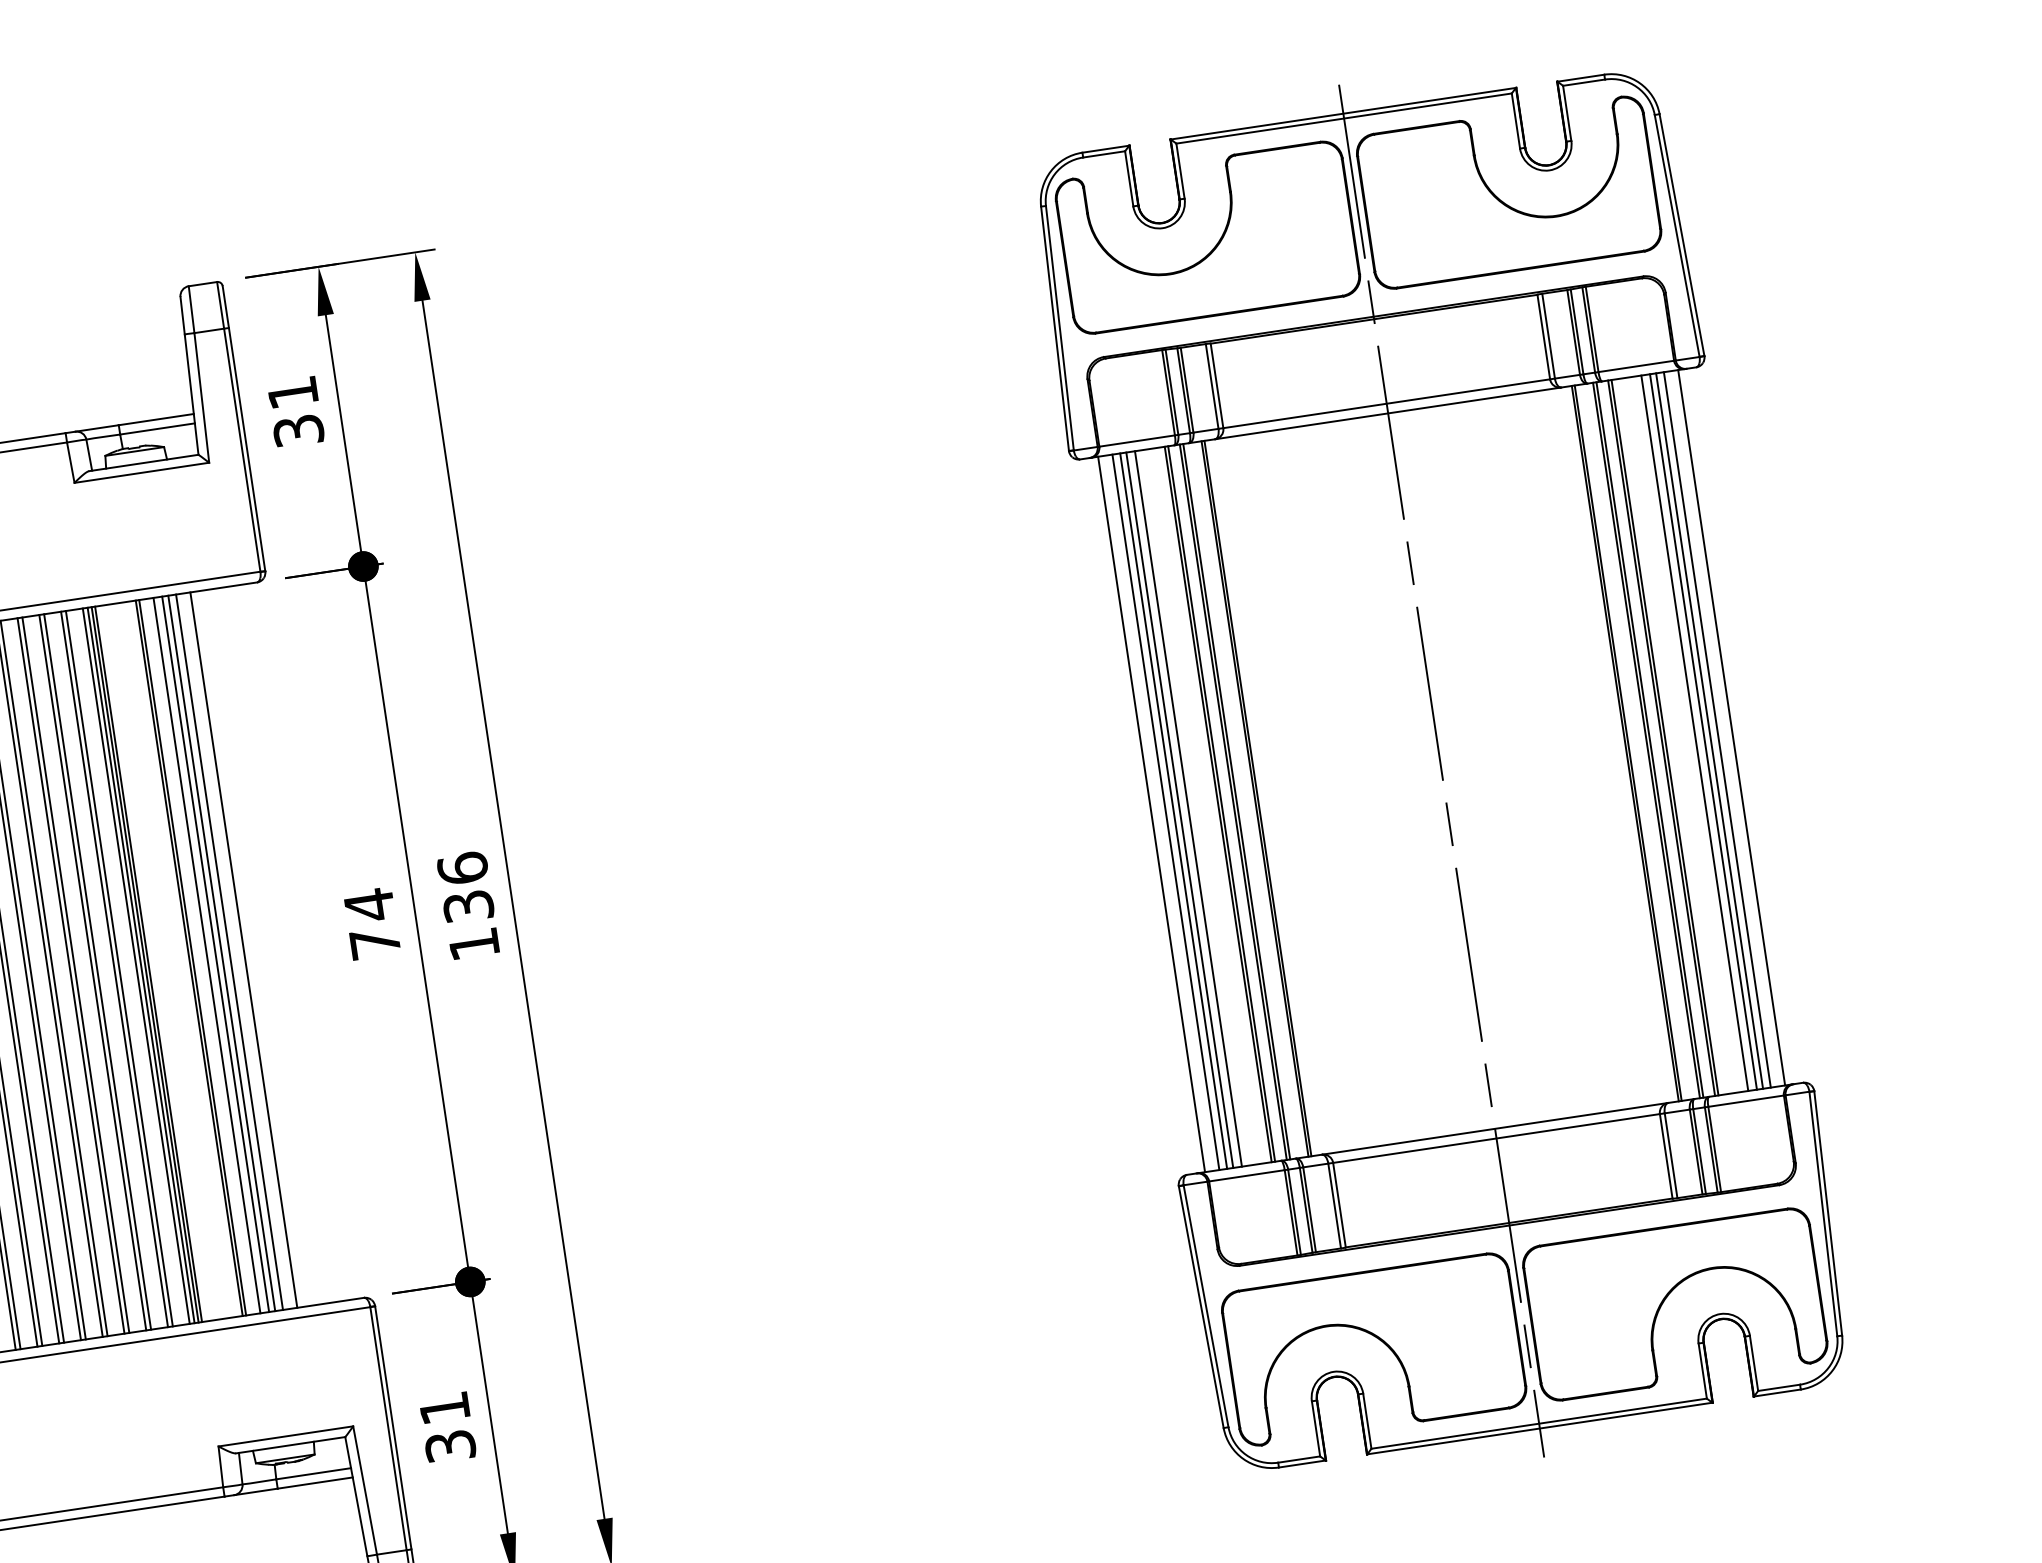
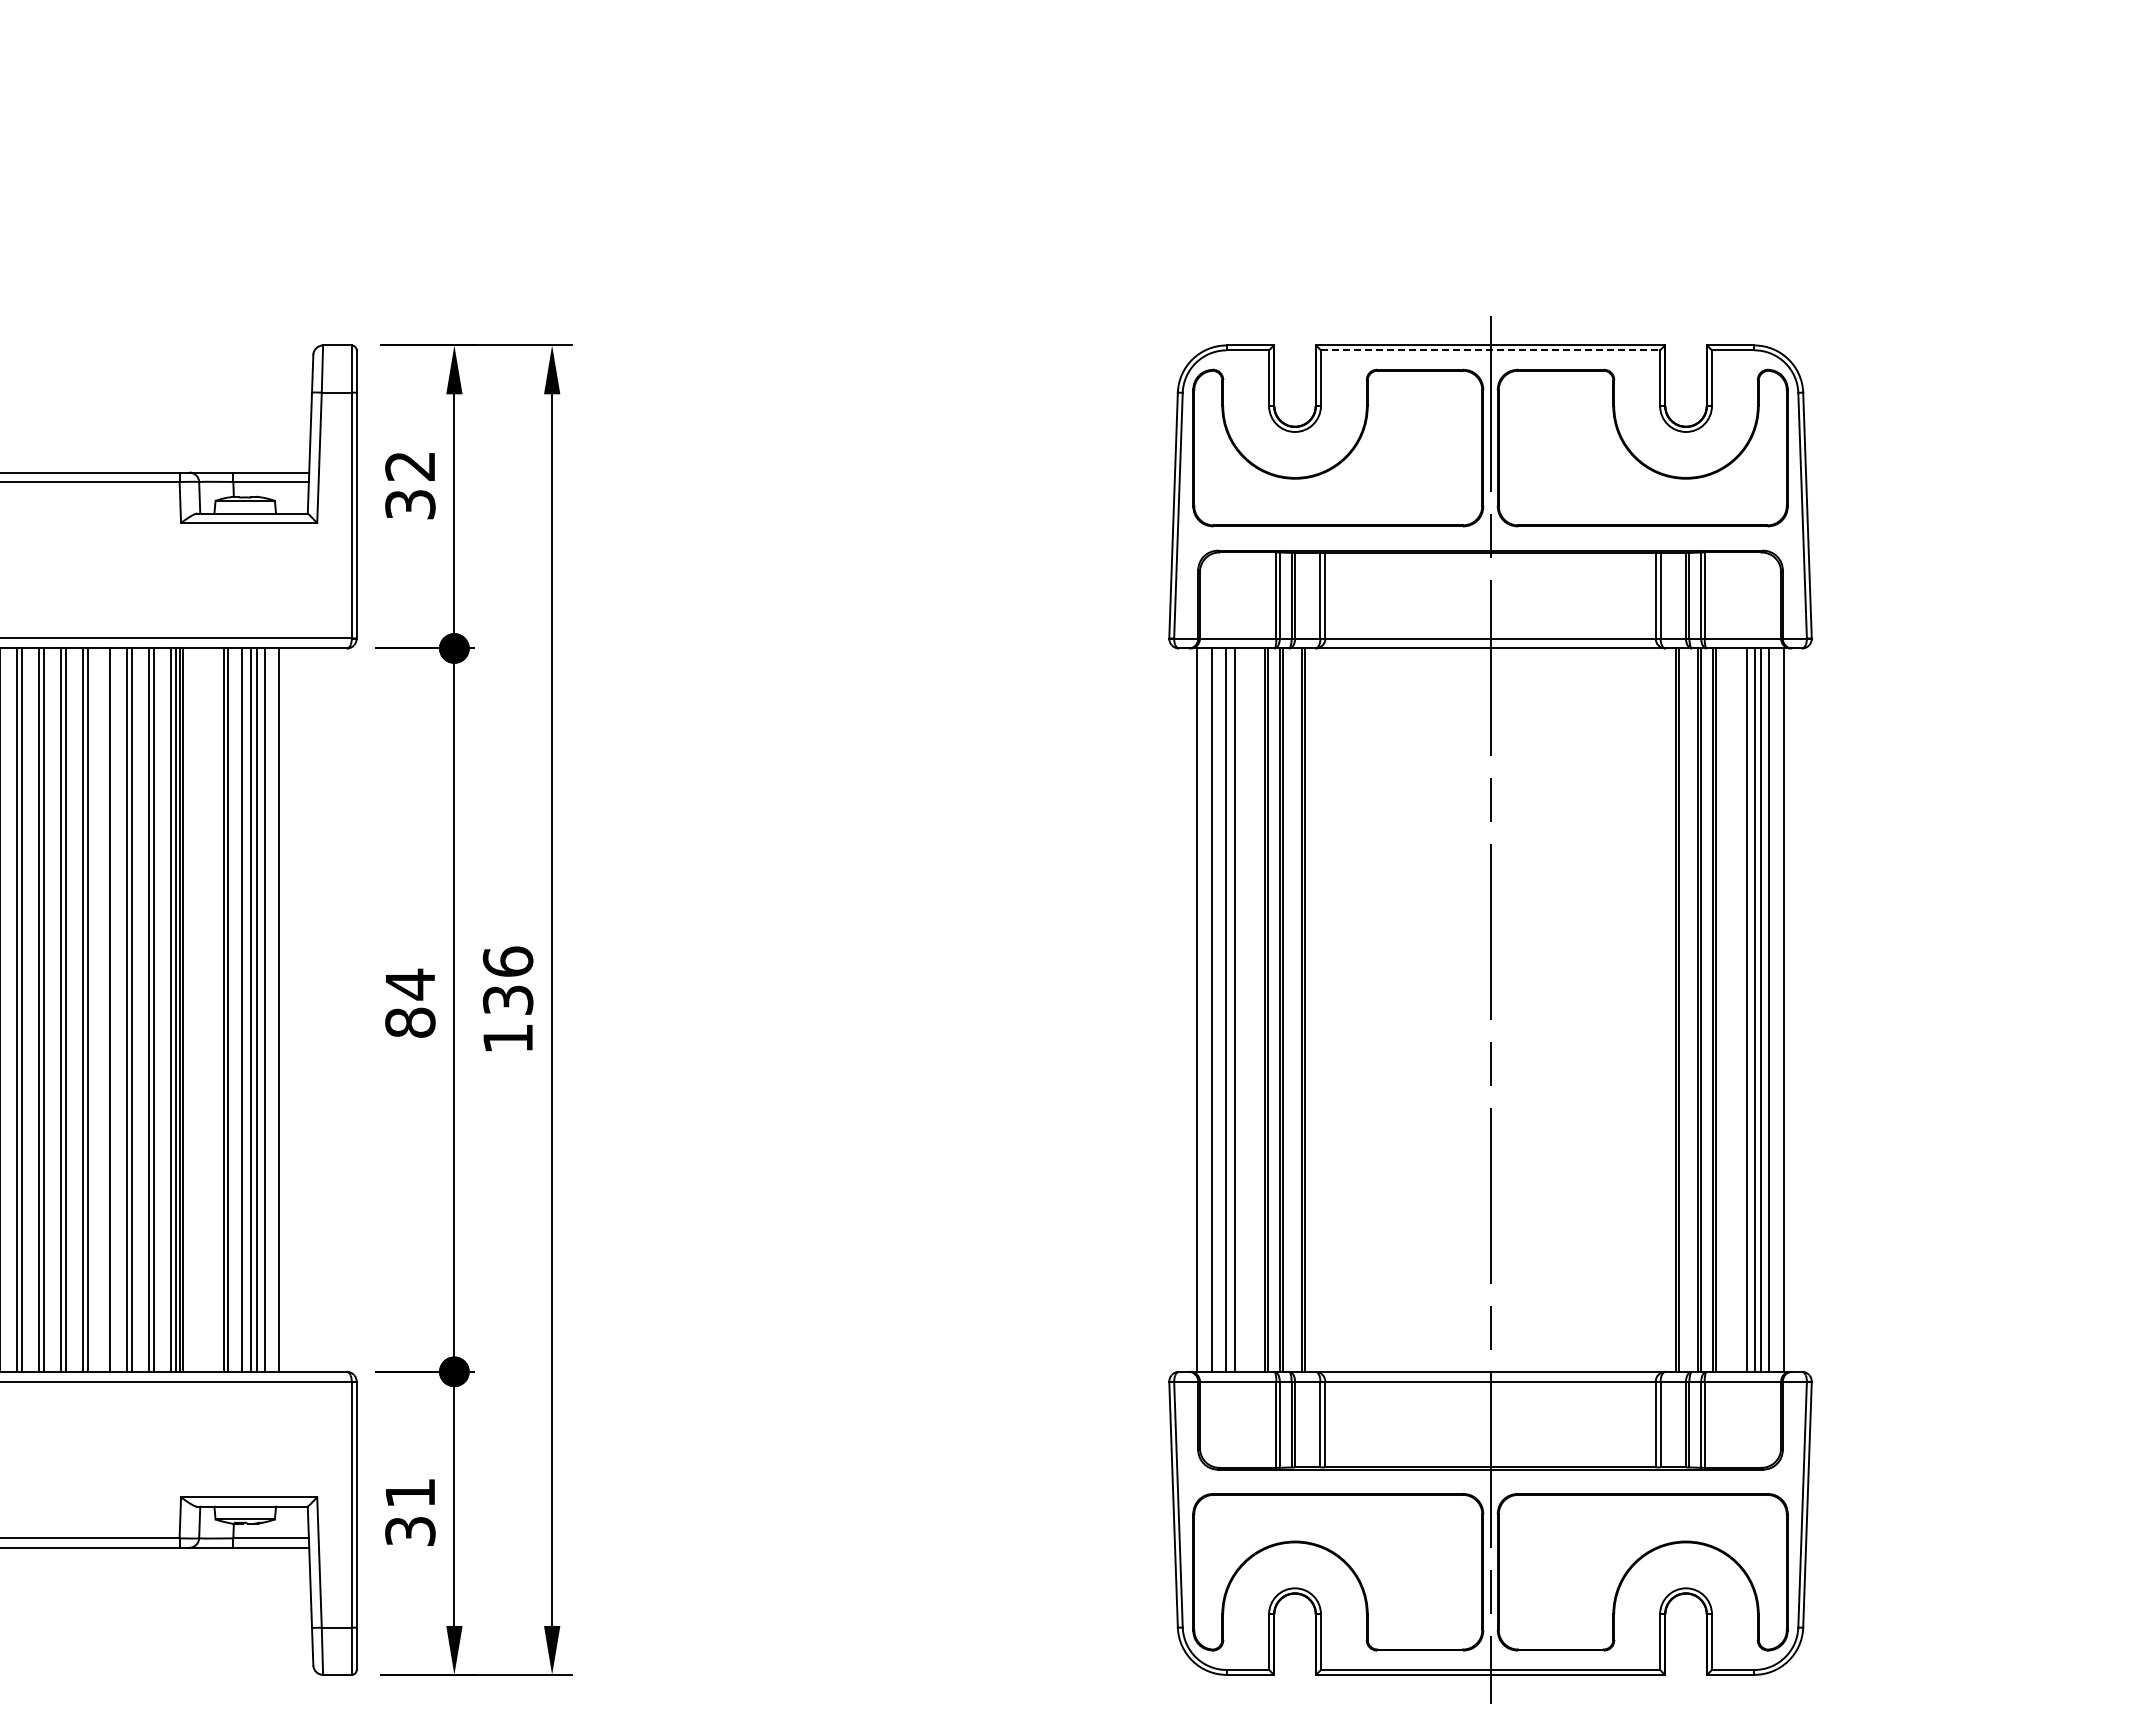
line: (1344, 118) -> (1490, 350), solid -> dashed
text: (292, 393) -> (409, 466), 31 -> 32
line: (1173, 810) -> (1219, 1009), removed
text: (375, 942) -> (410, 1022), 74 -> 84
line: (70, 975) -> (104, 1009), removed

